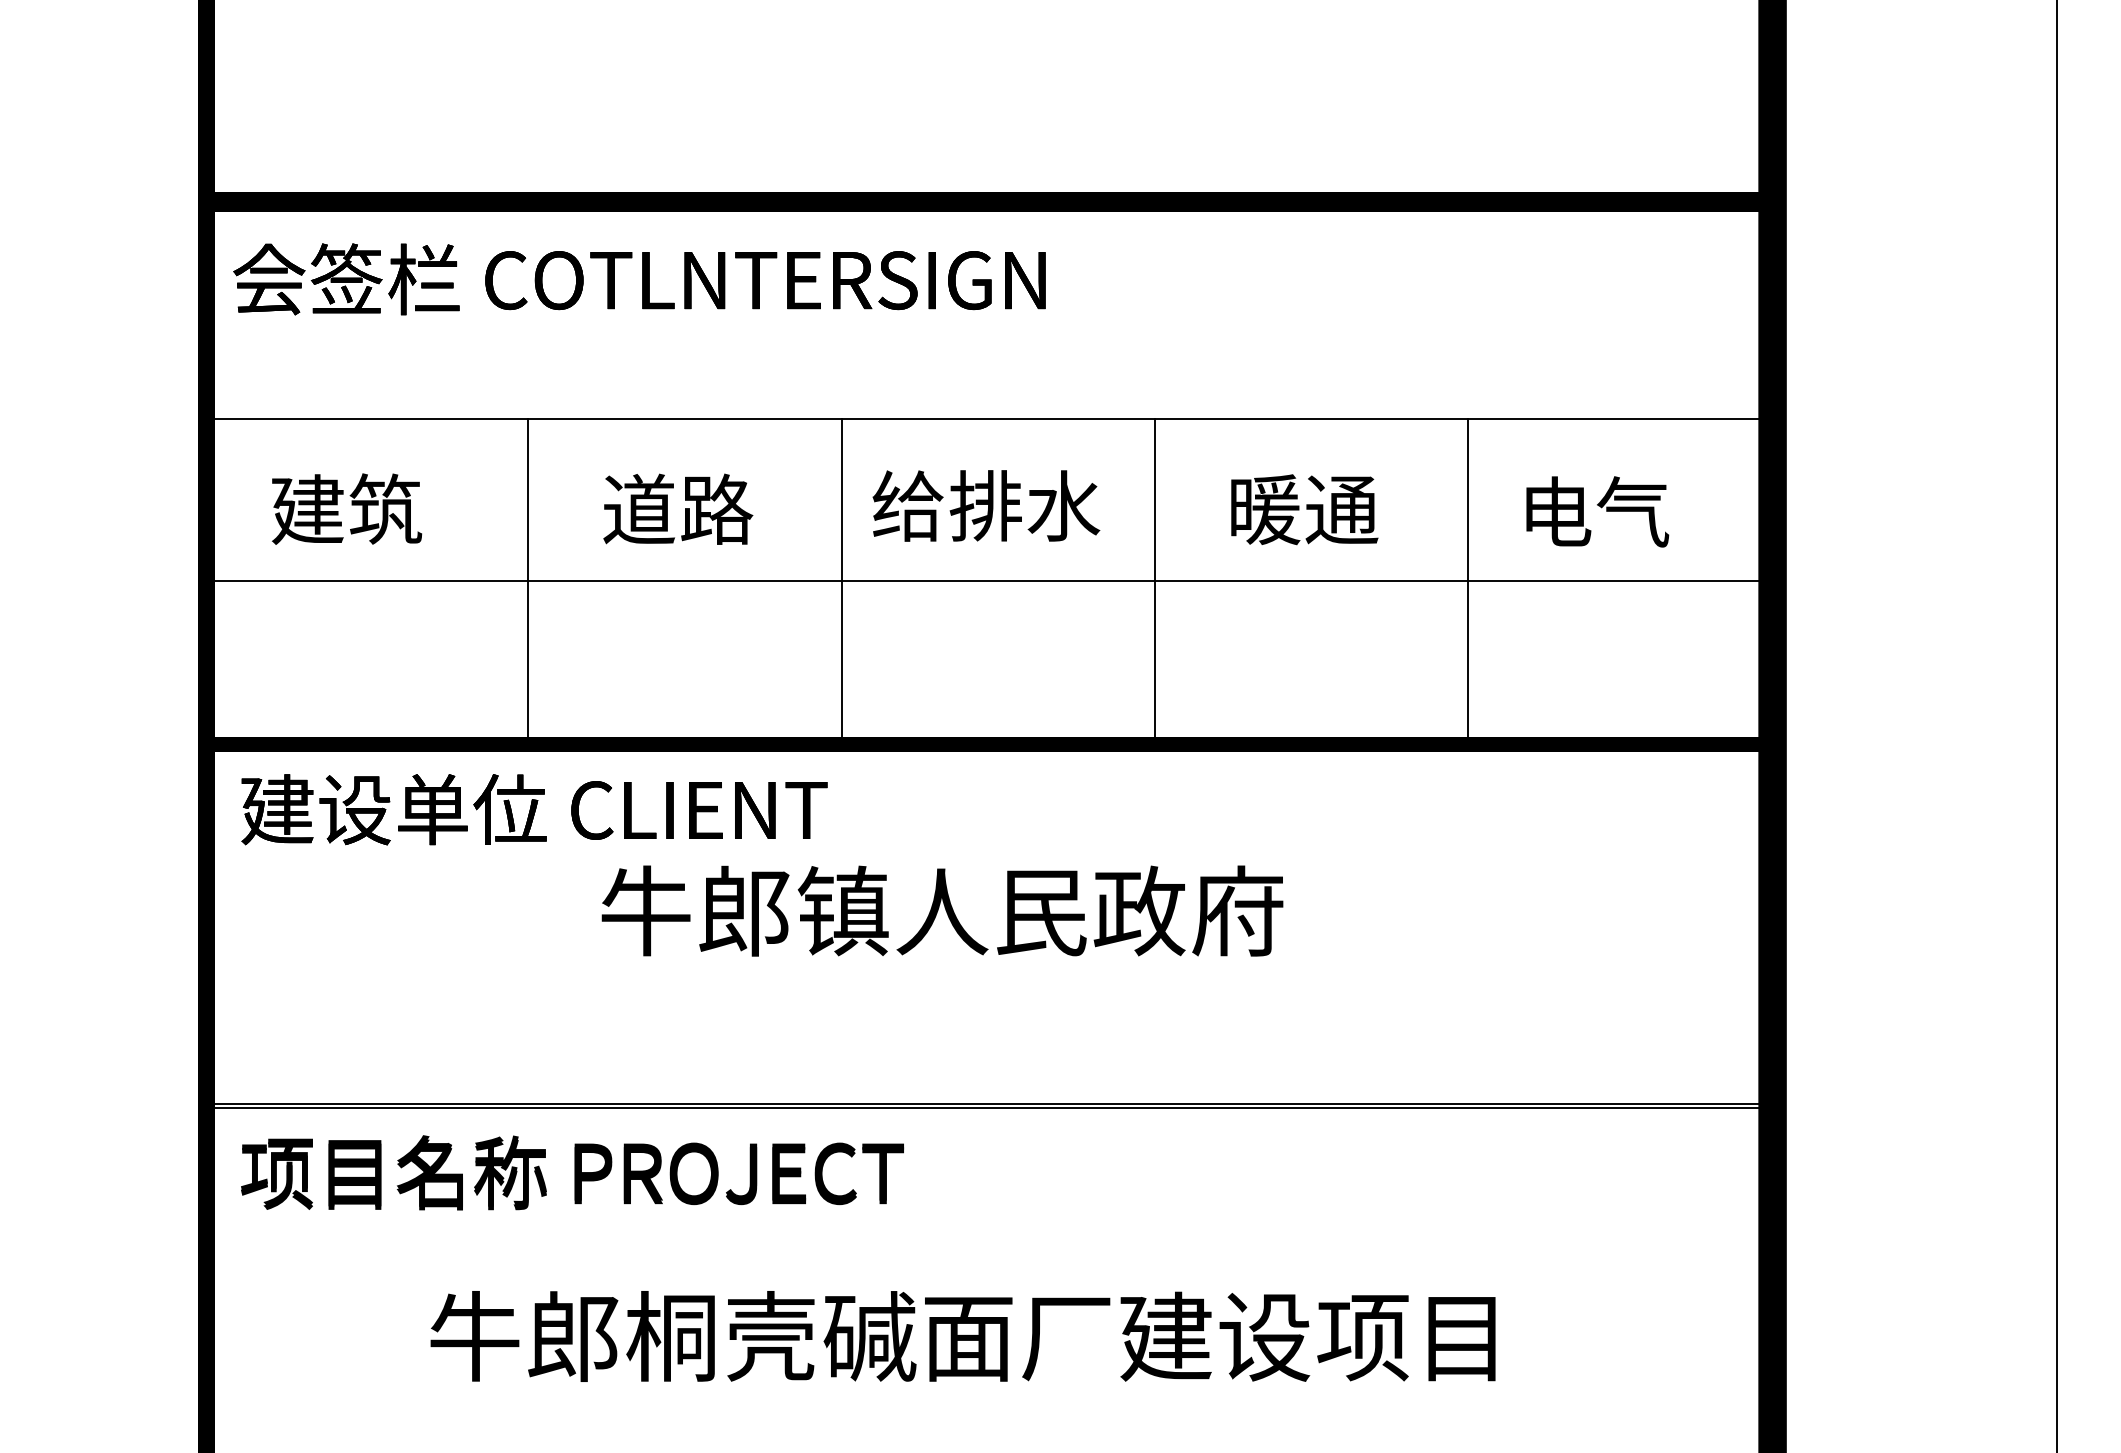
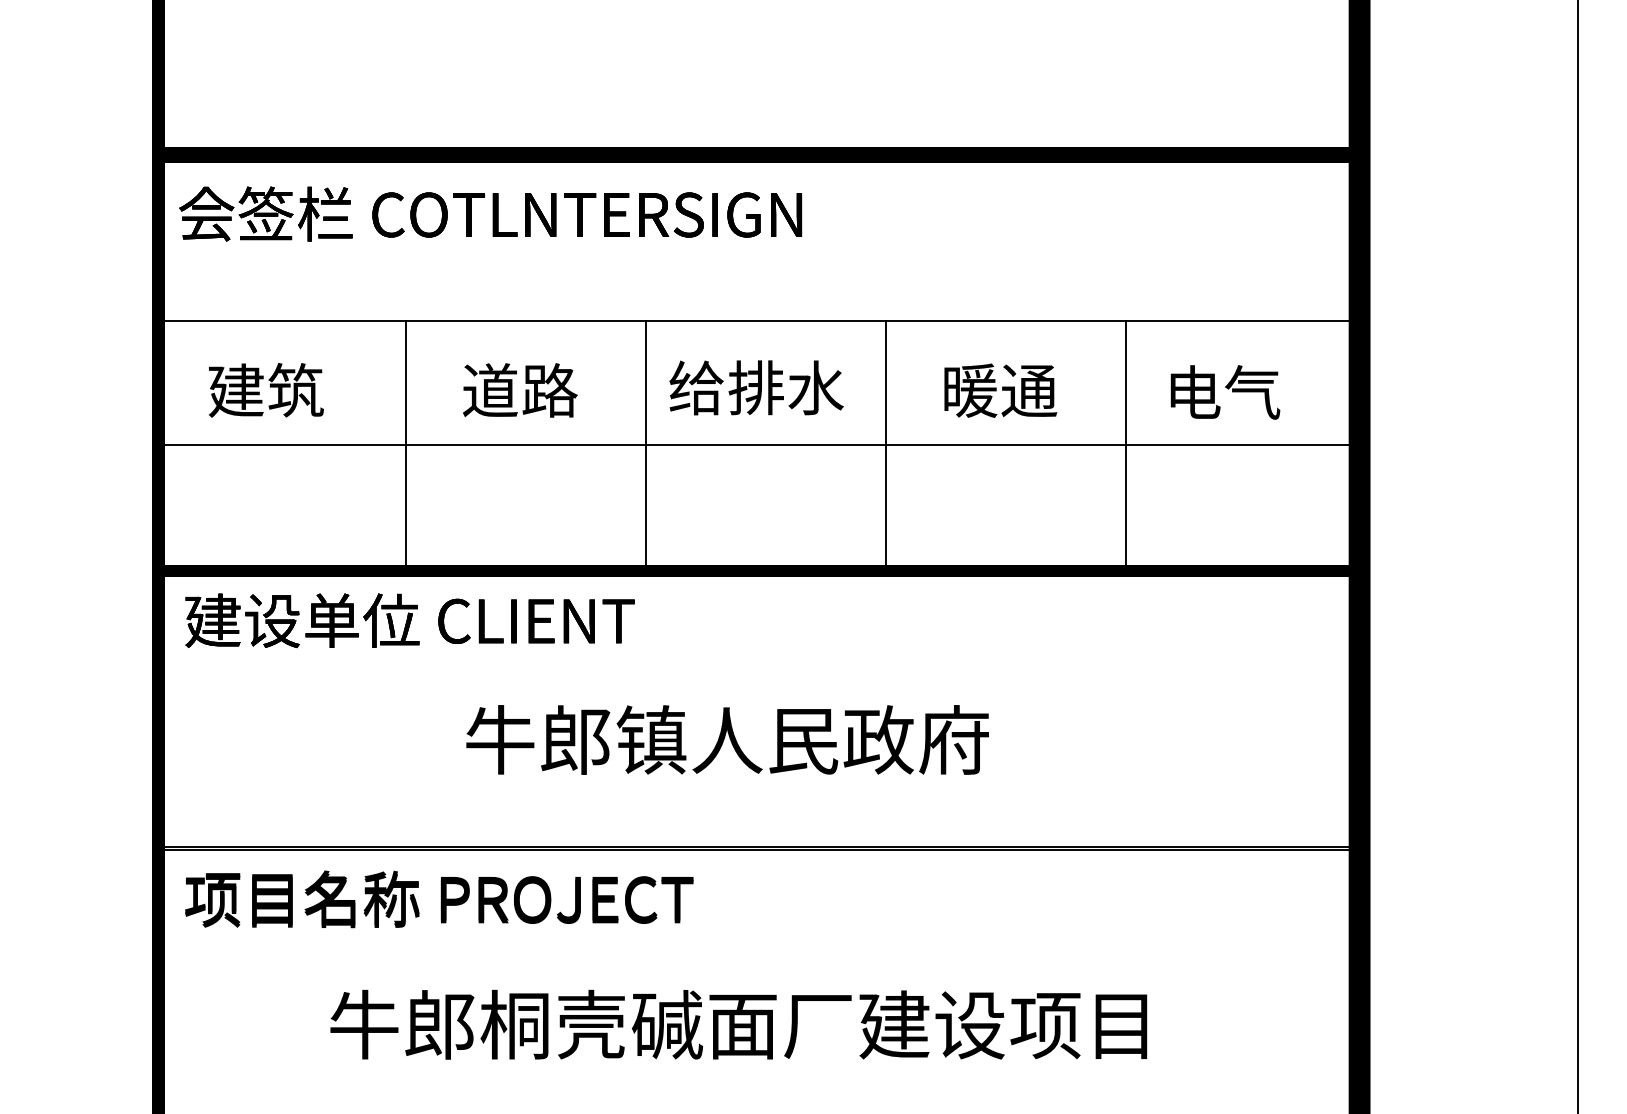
text: (942, 910) -> (727, 739), moved

